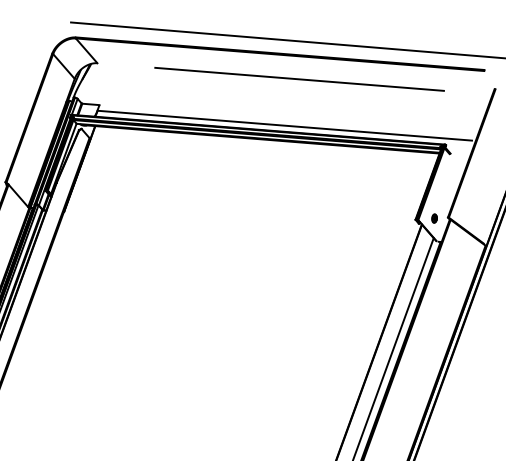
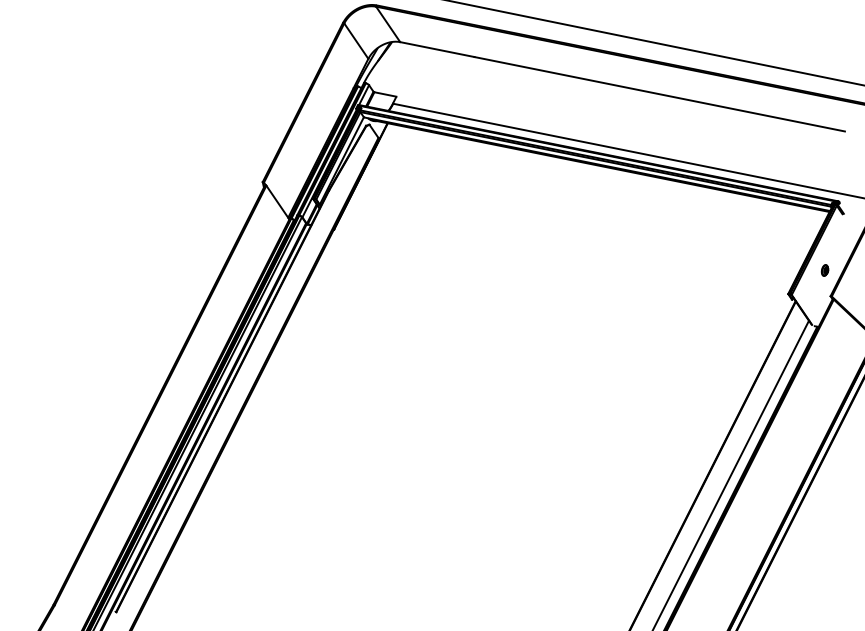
line: (126, 65) -> (437, 49), added
part: (434, 218) -> (824, 270), moved

